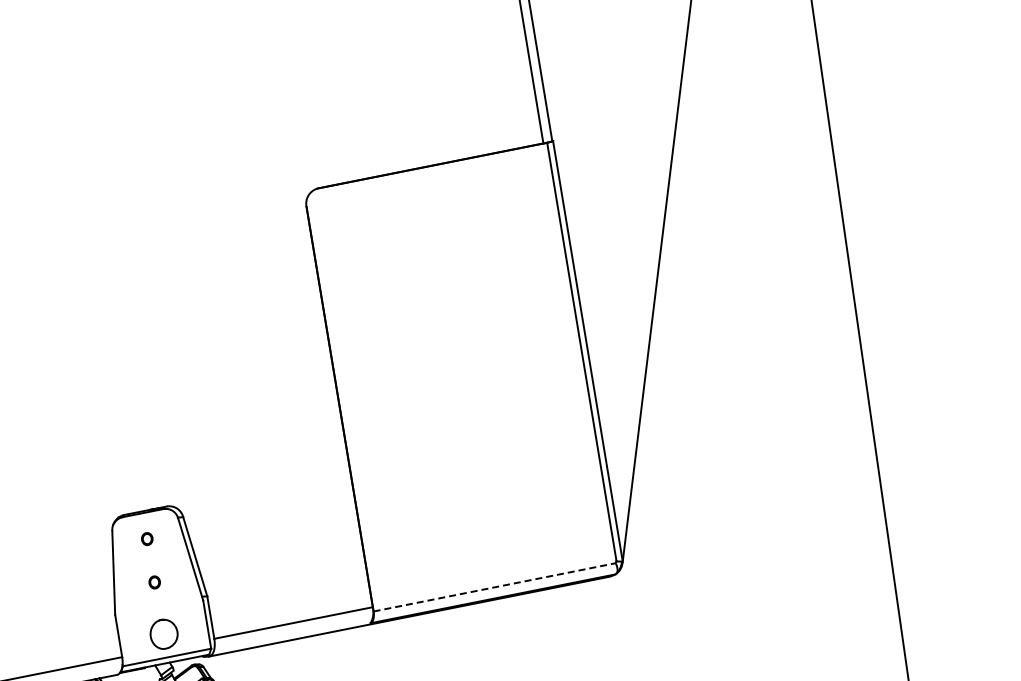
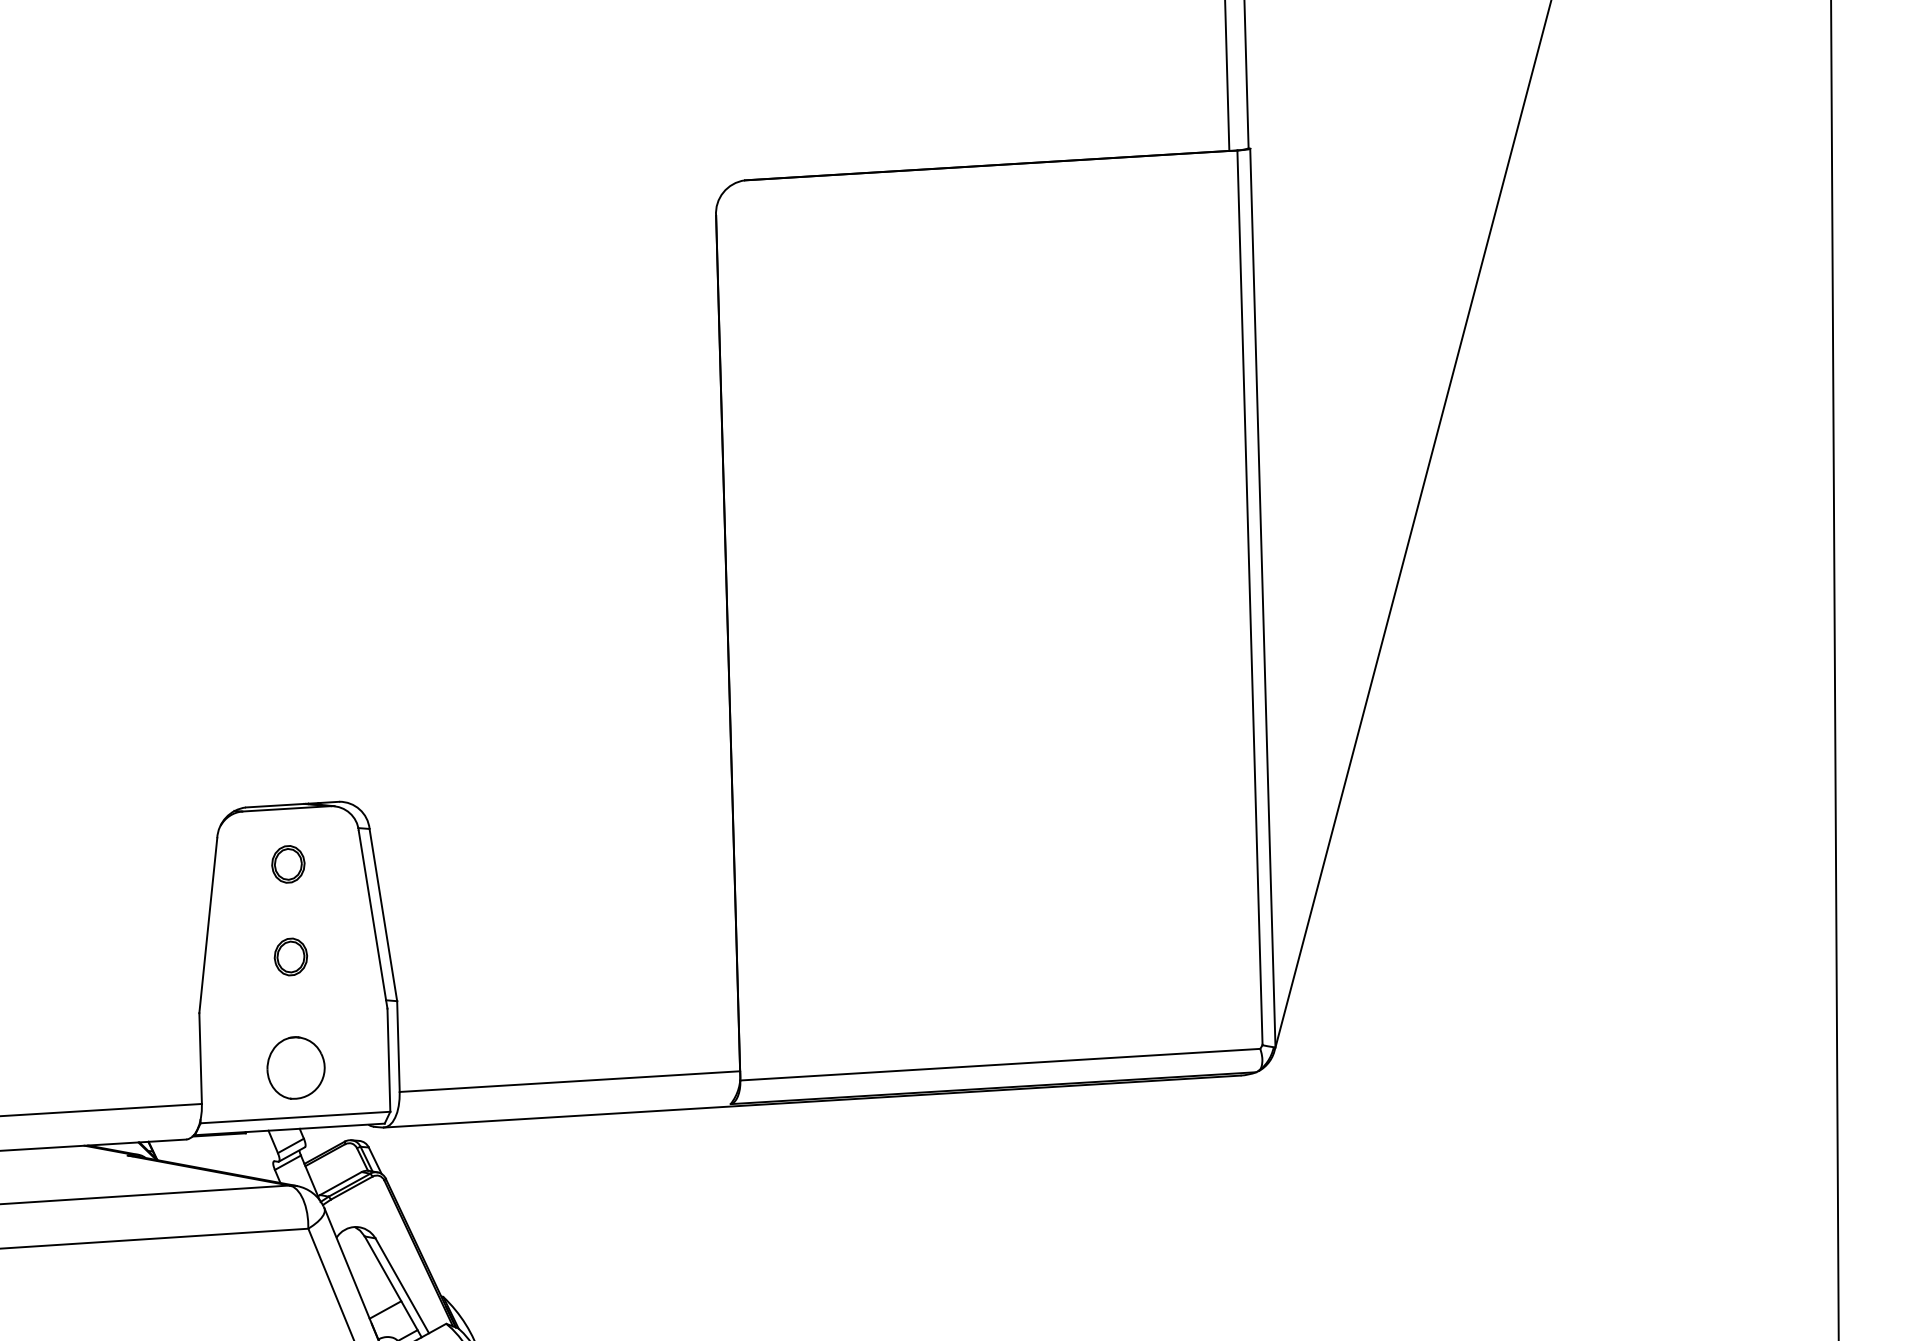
part: (146, 538) -> (286, 862), size x1.43
part: (154, 582) -> (290, 957), size x1.43
line: (495, 587) -> (1002, 1065), dashed -> solid

